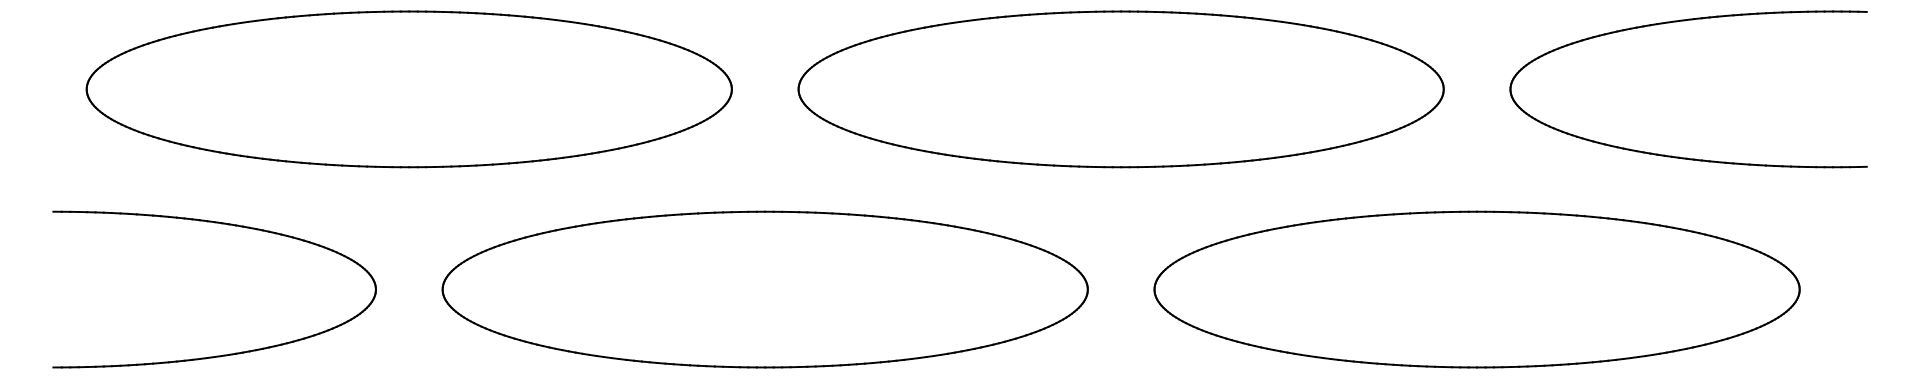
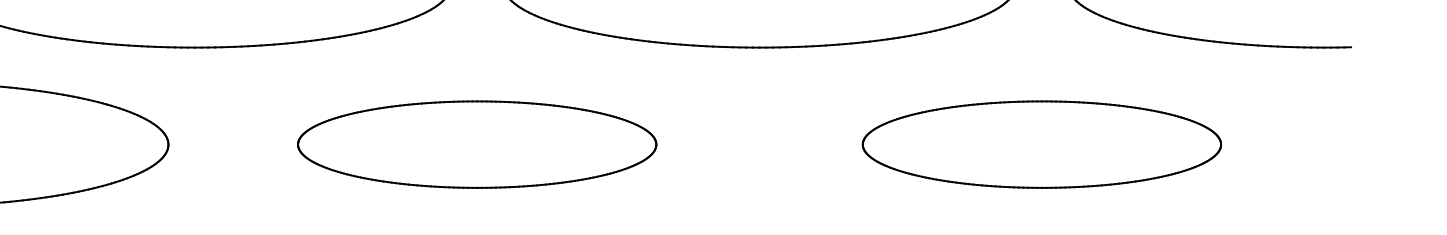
part: (764, 289) -> (476, 144), size x0.7
part: (1476, 289) -> (1041, 144), size x0.7

